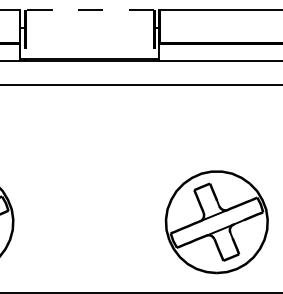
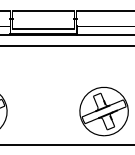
line: (89, 10) -> (43, 10), dashed -> solid
line: (89, 49) -> (43, 29), added

